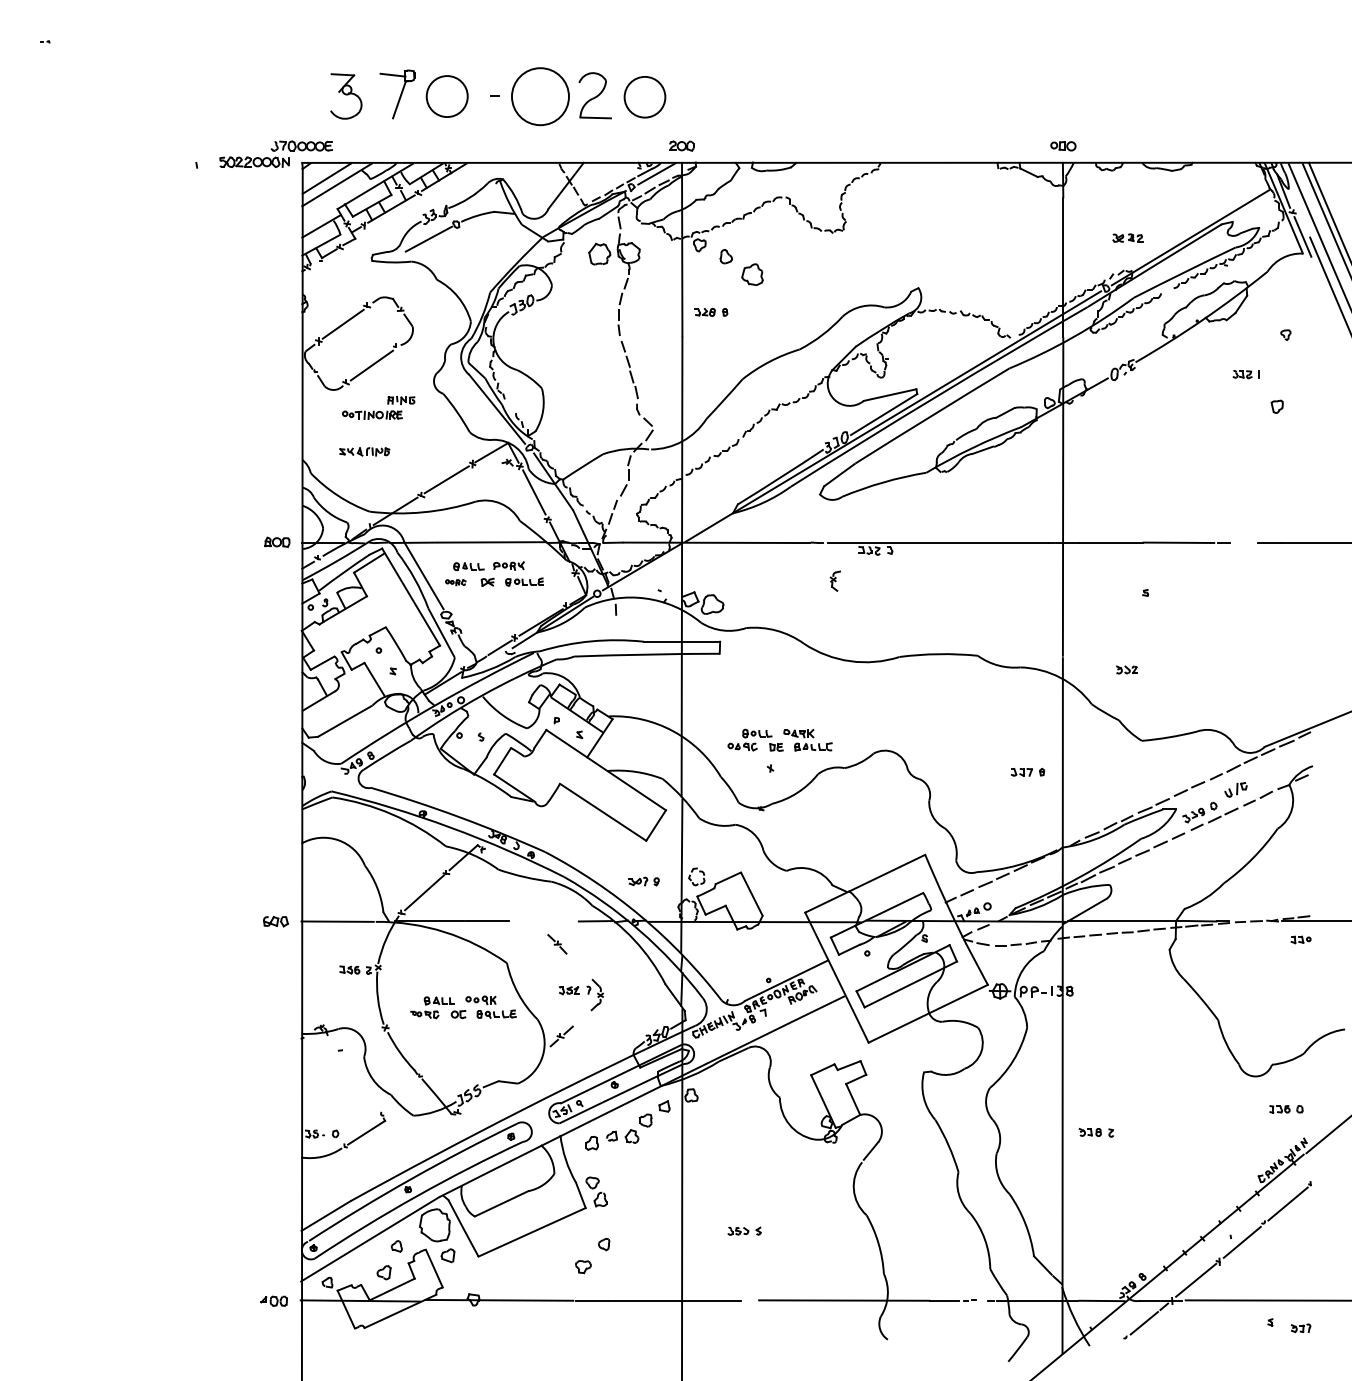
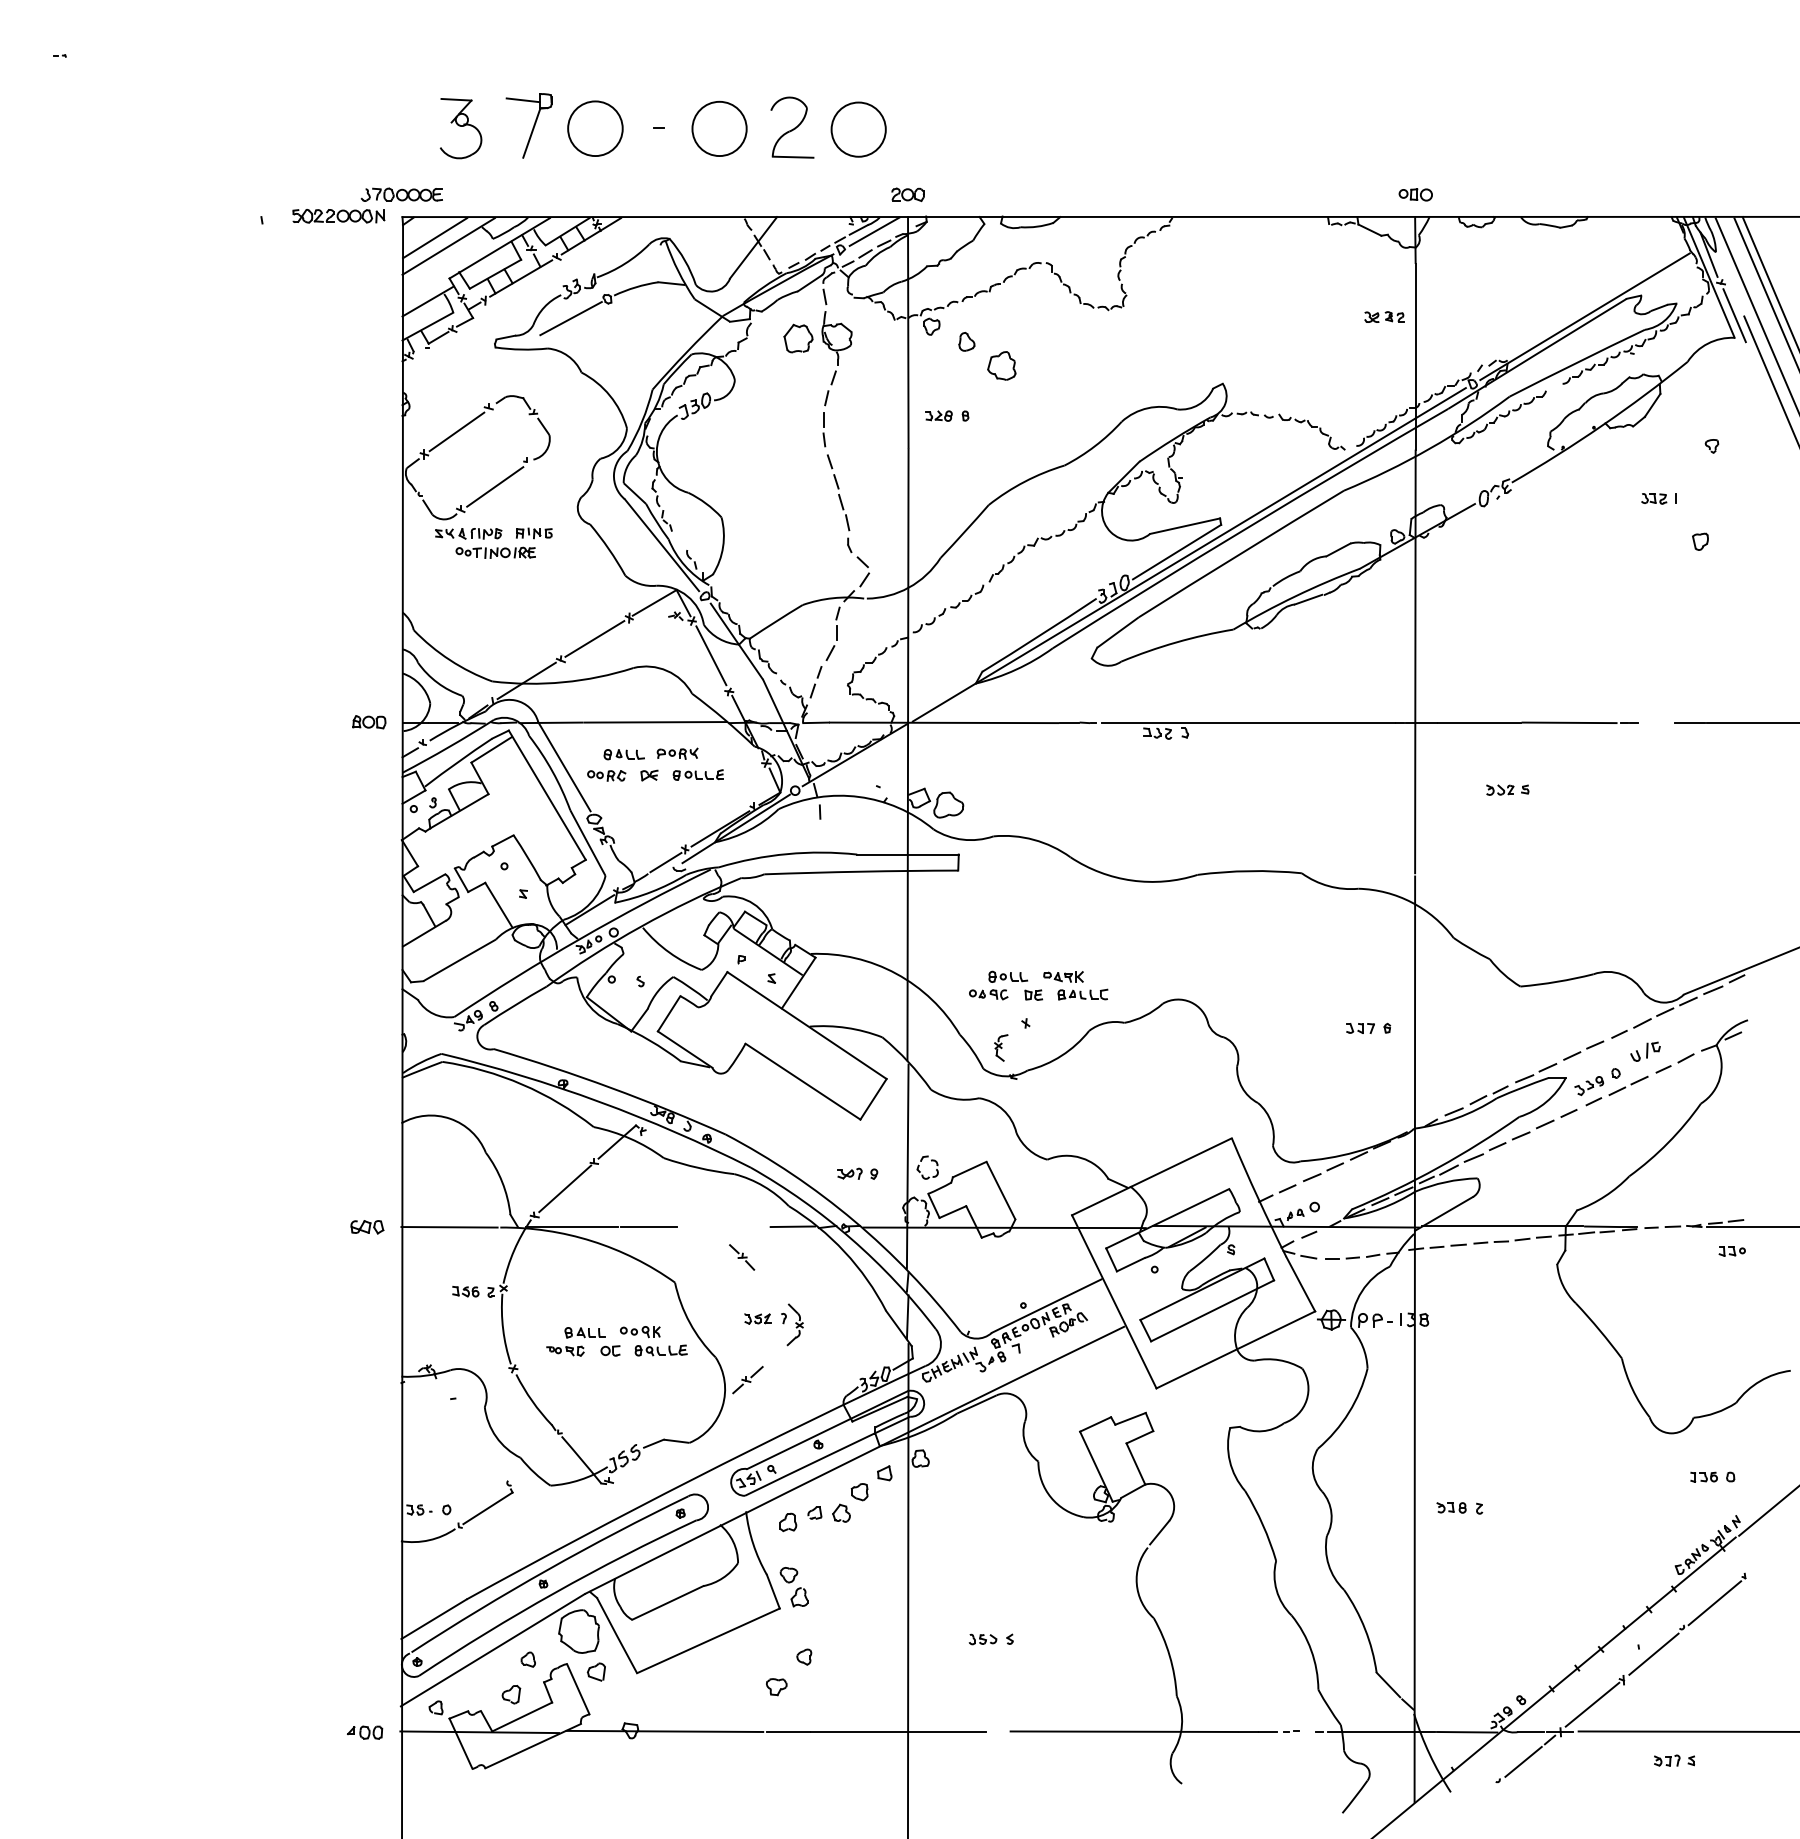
circle: (540, 96) -> (719, 128), size x0.71
part: (1127, 237) -> (1384, 316), moved
part: (364, 451) -> (468, 533), moved
part: (835, 580) -> (1001, 1047), moved
part: (455, 582) -> (606, 775), size x1.43
part: (1127, 669) -> (1500, 789), moved
part: (1301, 1328) -> (1667, 1760), moved

